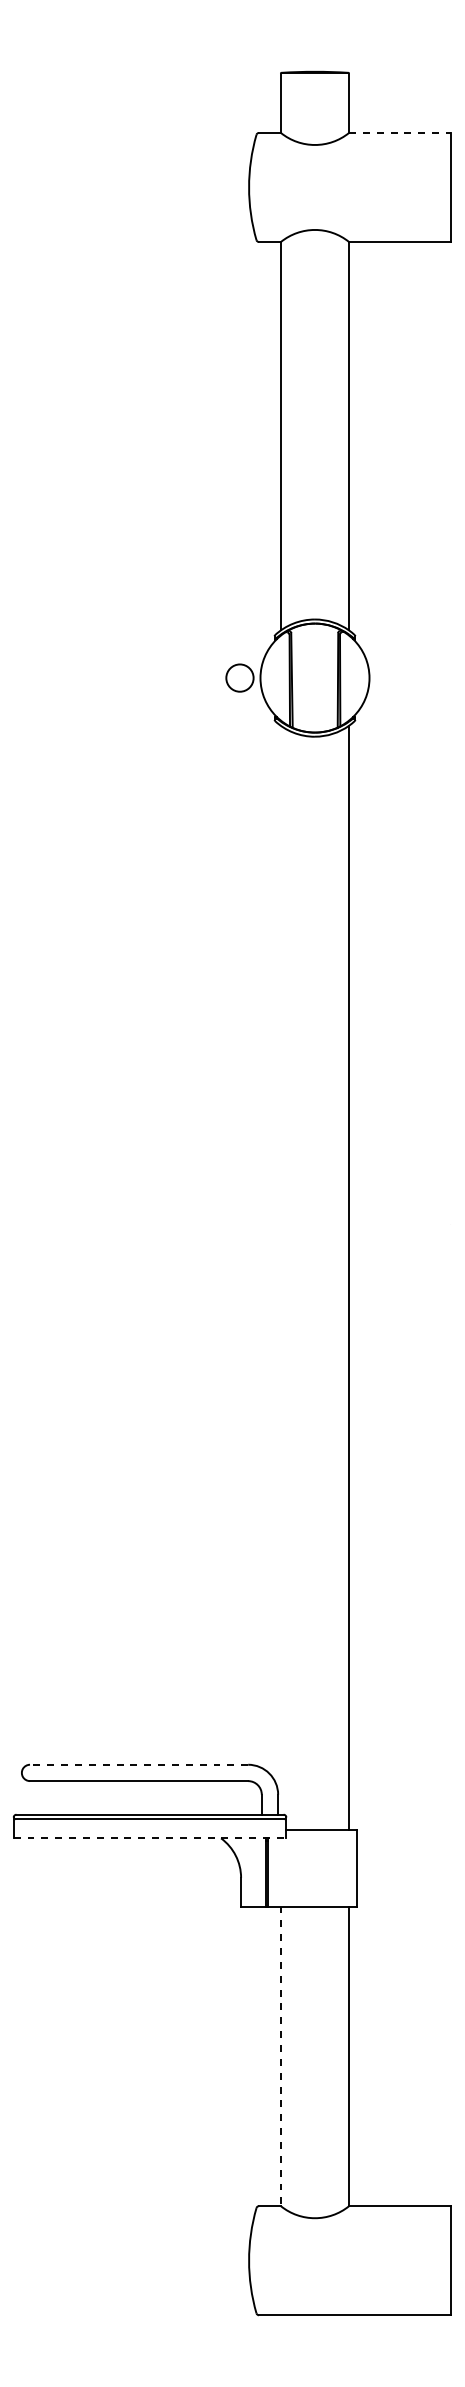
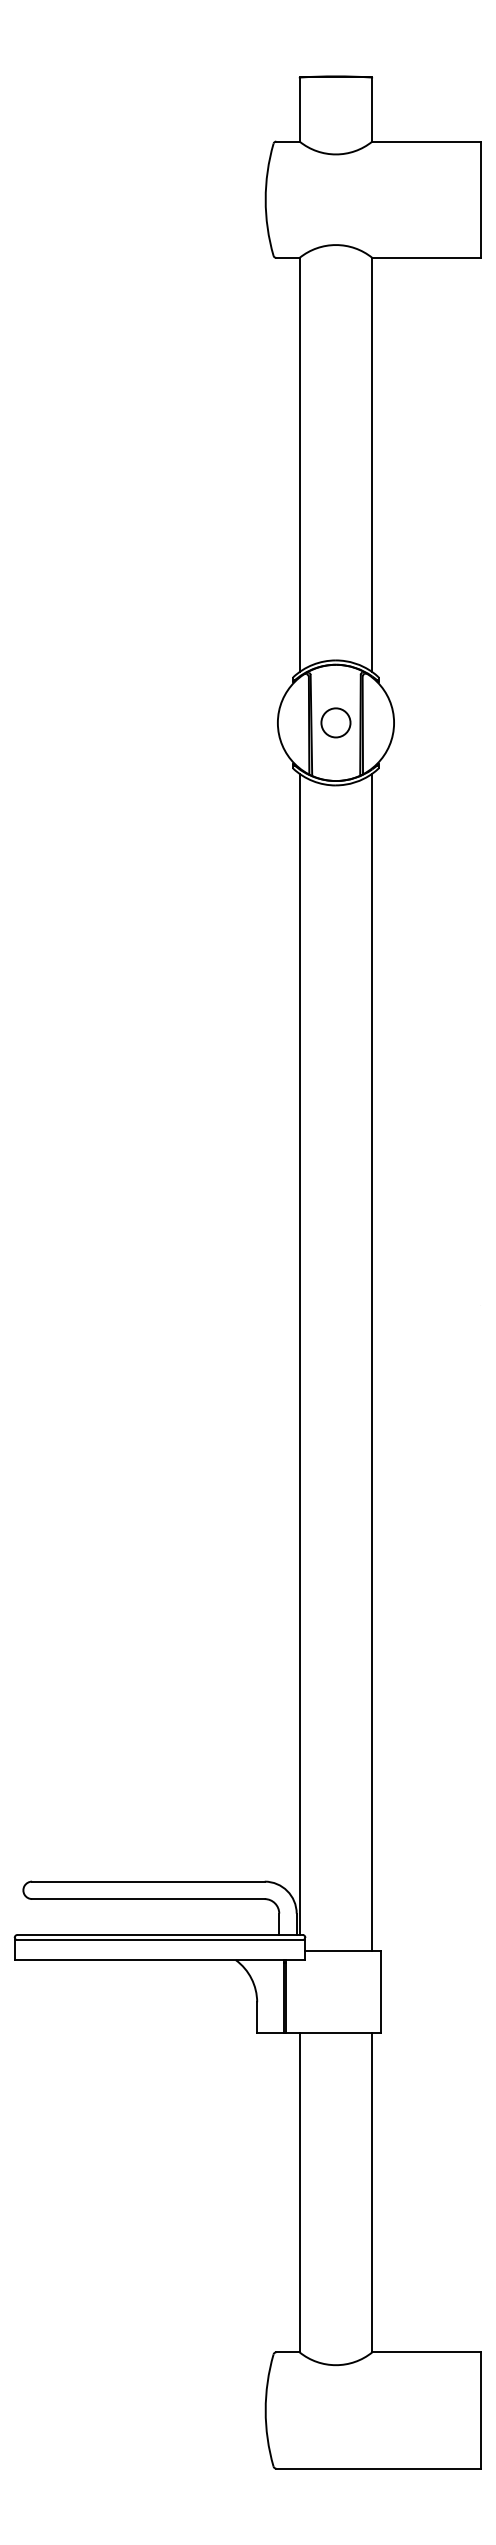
line: (400, 132) -> (427, 141), dashed -> solid
circle: (239, 677) -> (335, 722), moved
line: (280, 1269) -> (299, 1353), added
line: (138, 1764) -> (147, 1881), dashed -> solid
line: (150, 1838) -> (160, 1960), dashed -> solid
line: (280, 2056) -> (299, 2192), dashed -> solid

